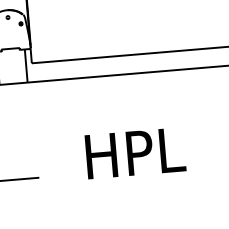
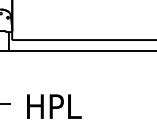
text: (135, 153) -> (54, 106), moved

